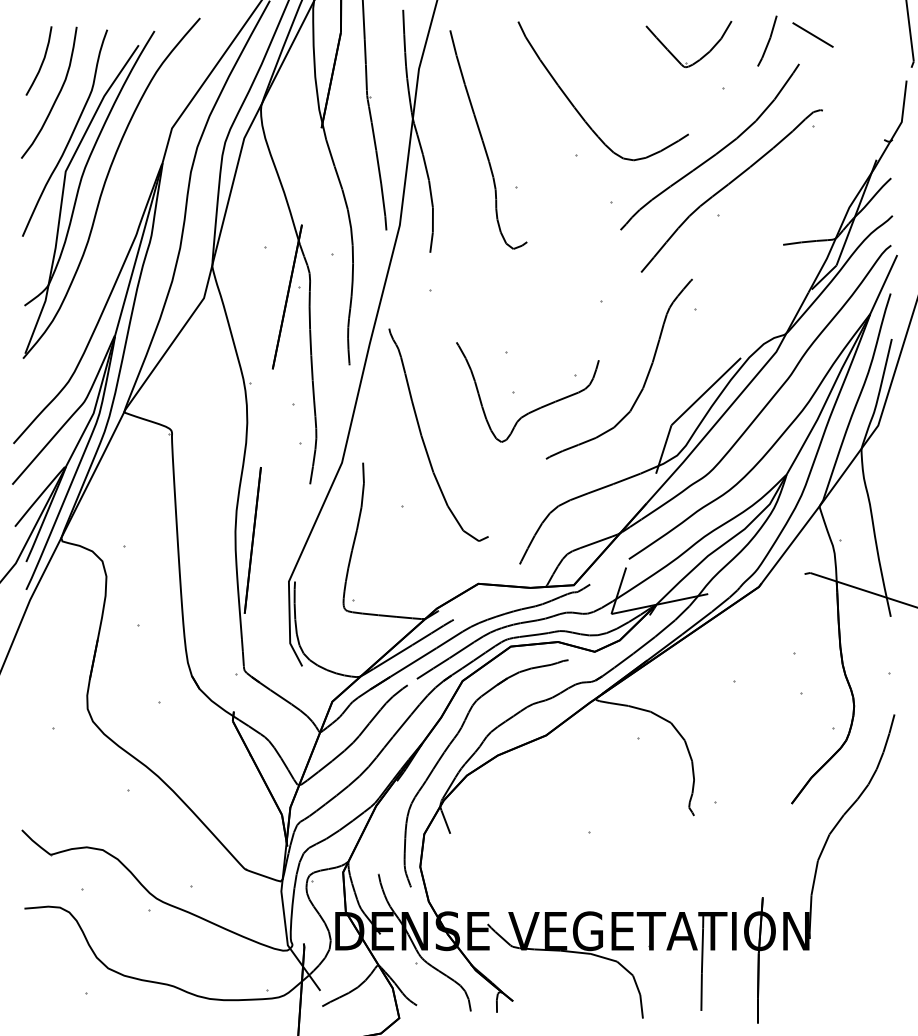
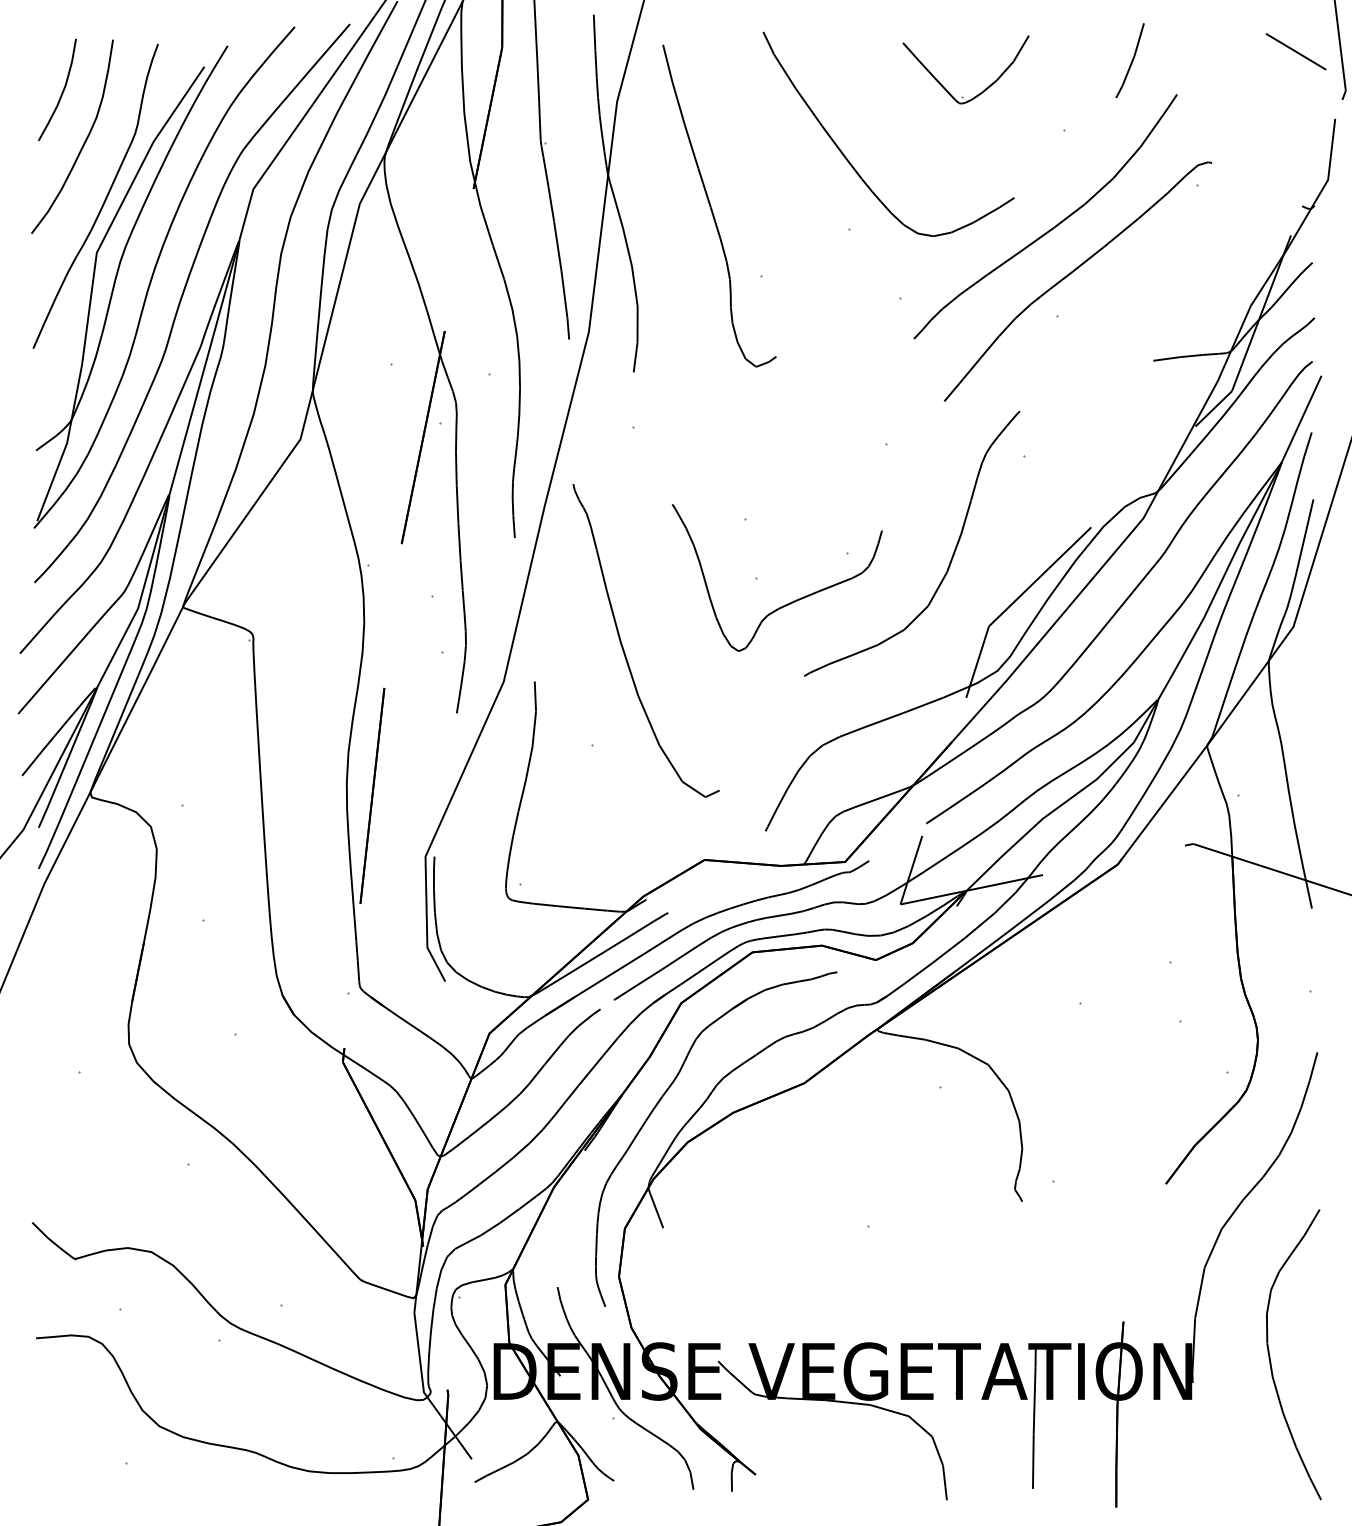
line: (812, 34) -> (1295, 50), moved
part: (675, 56) -> (946, 87), moved
curve: (123, 204) -> (181, 301), added
curve: (863, 922) -> (1271, 1358), added

